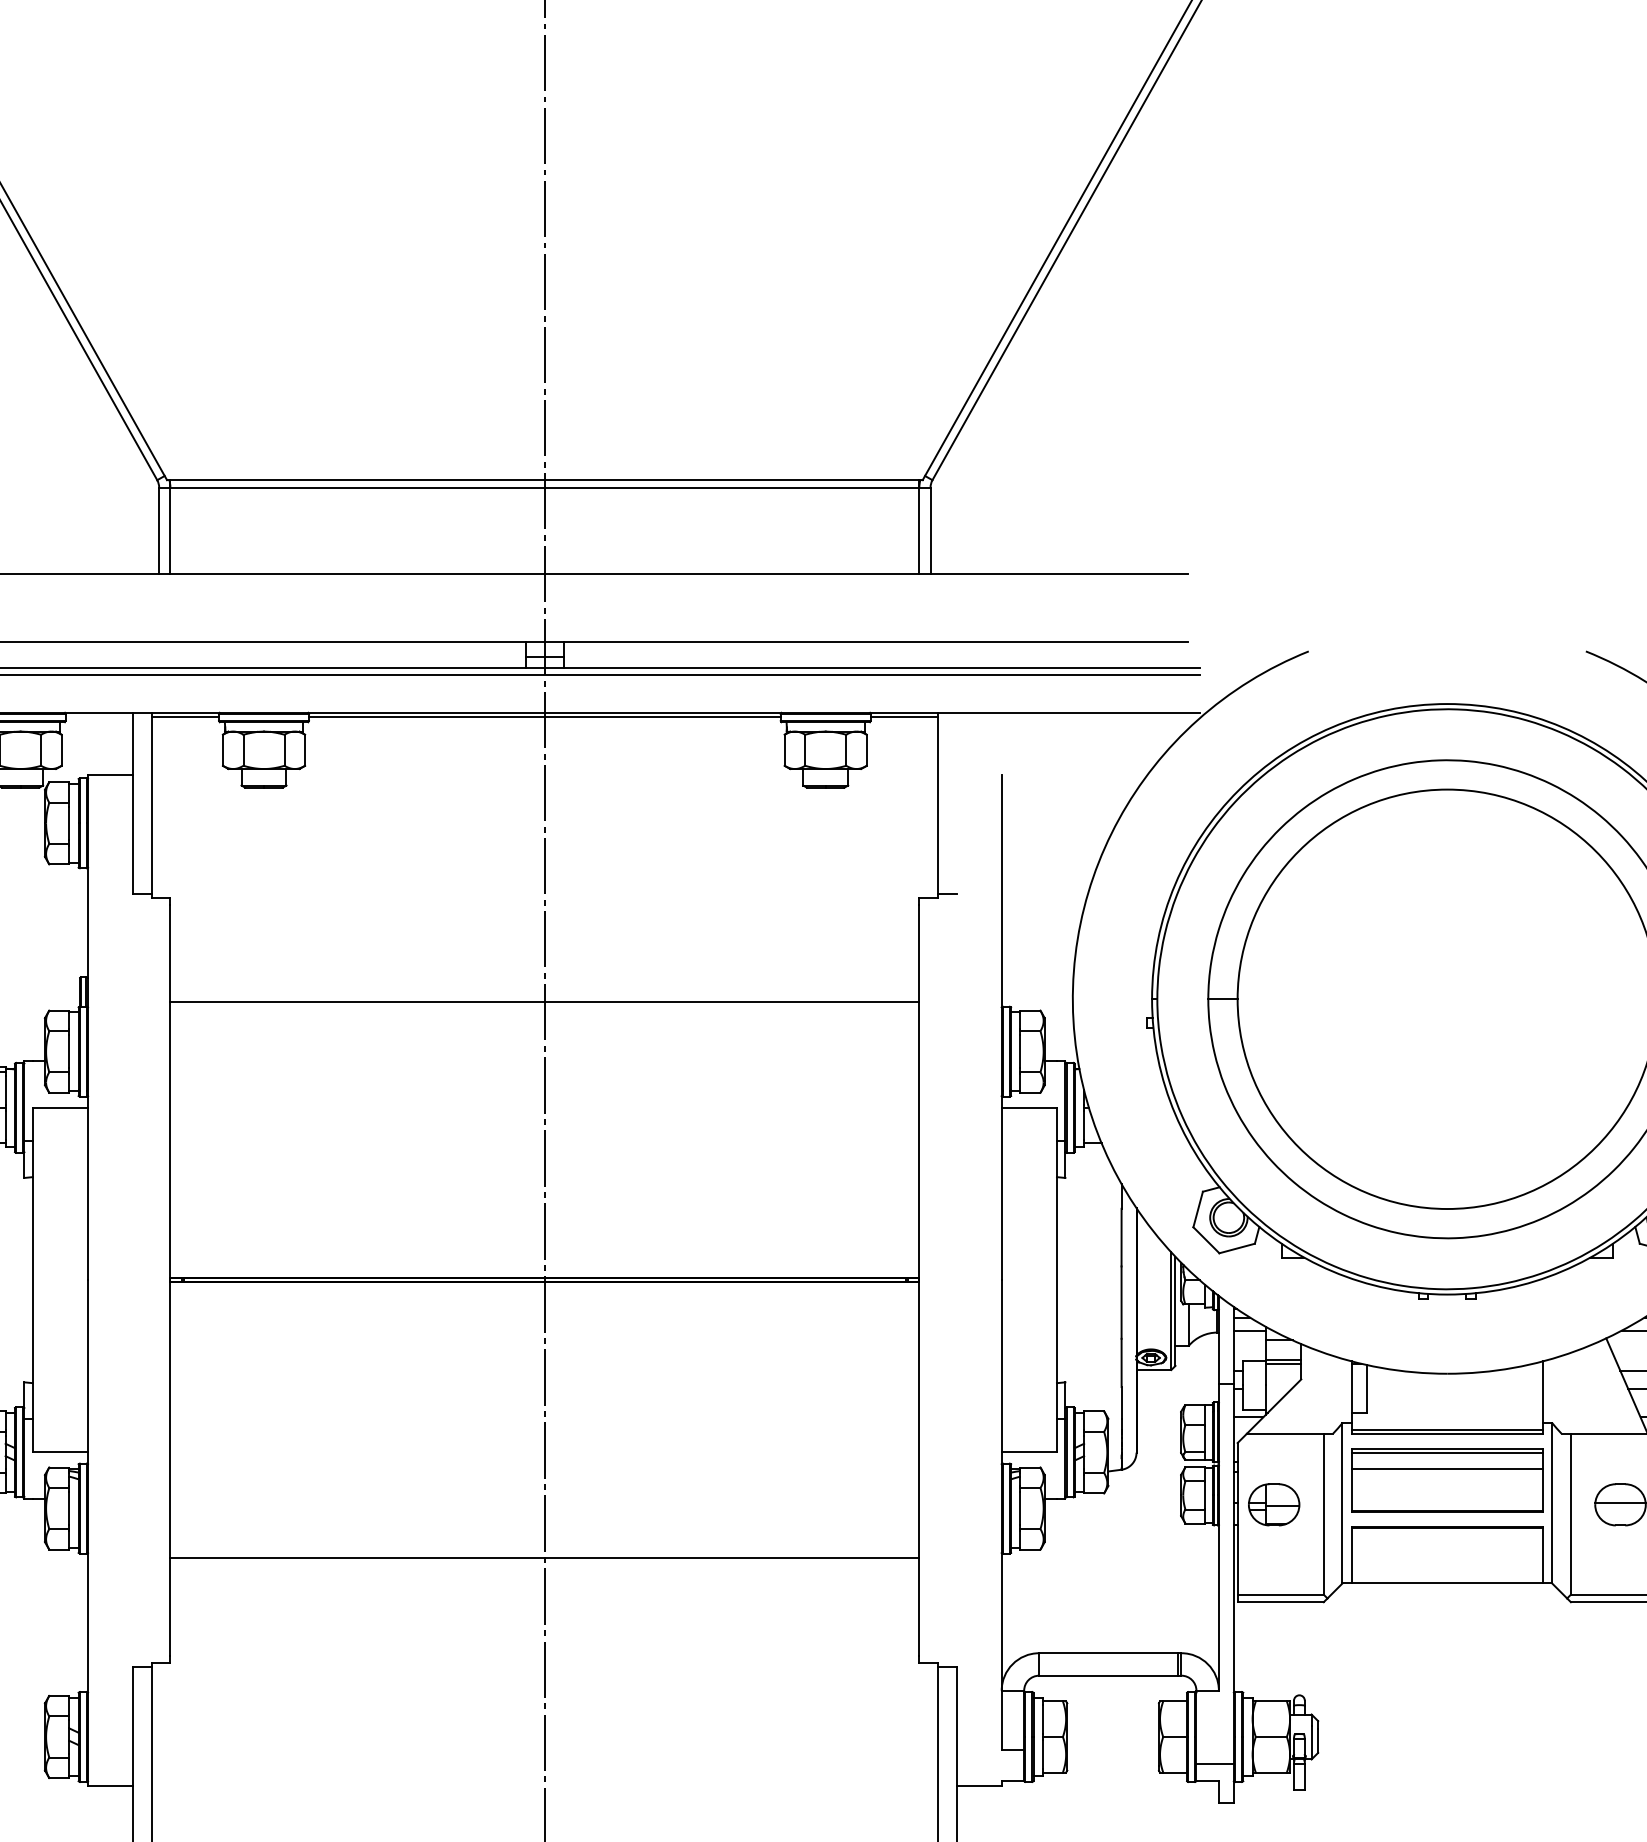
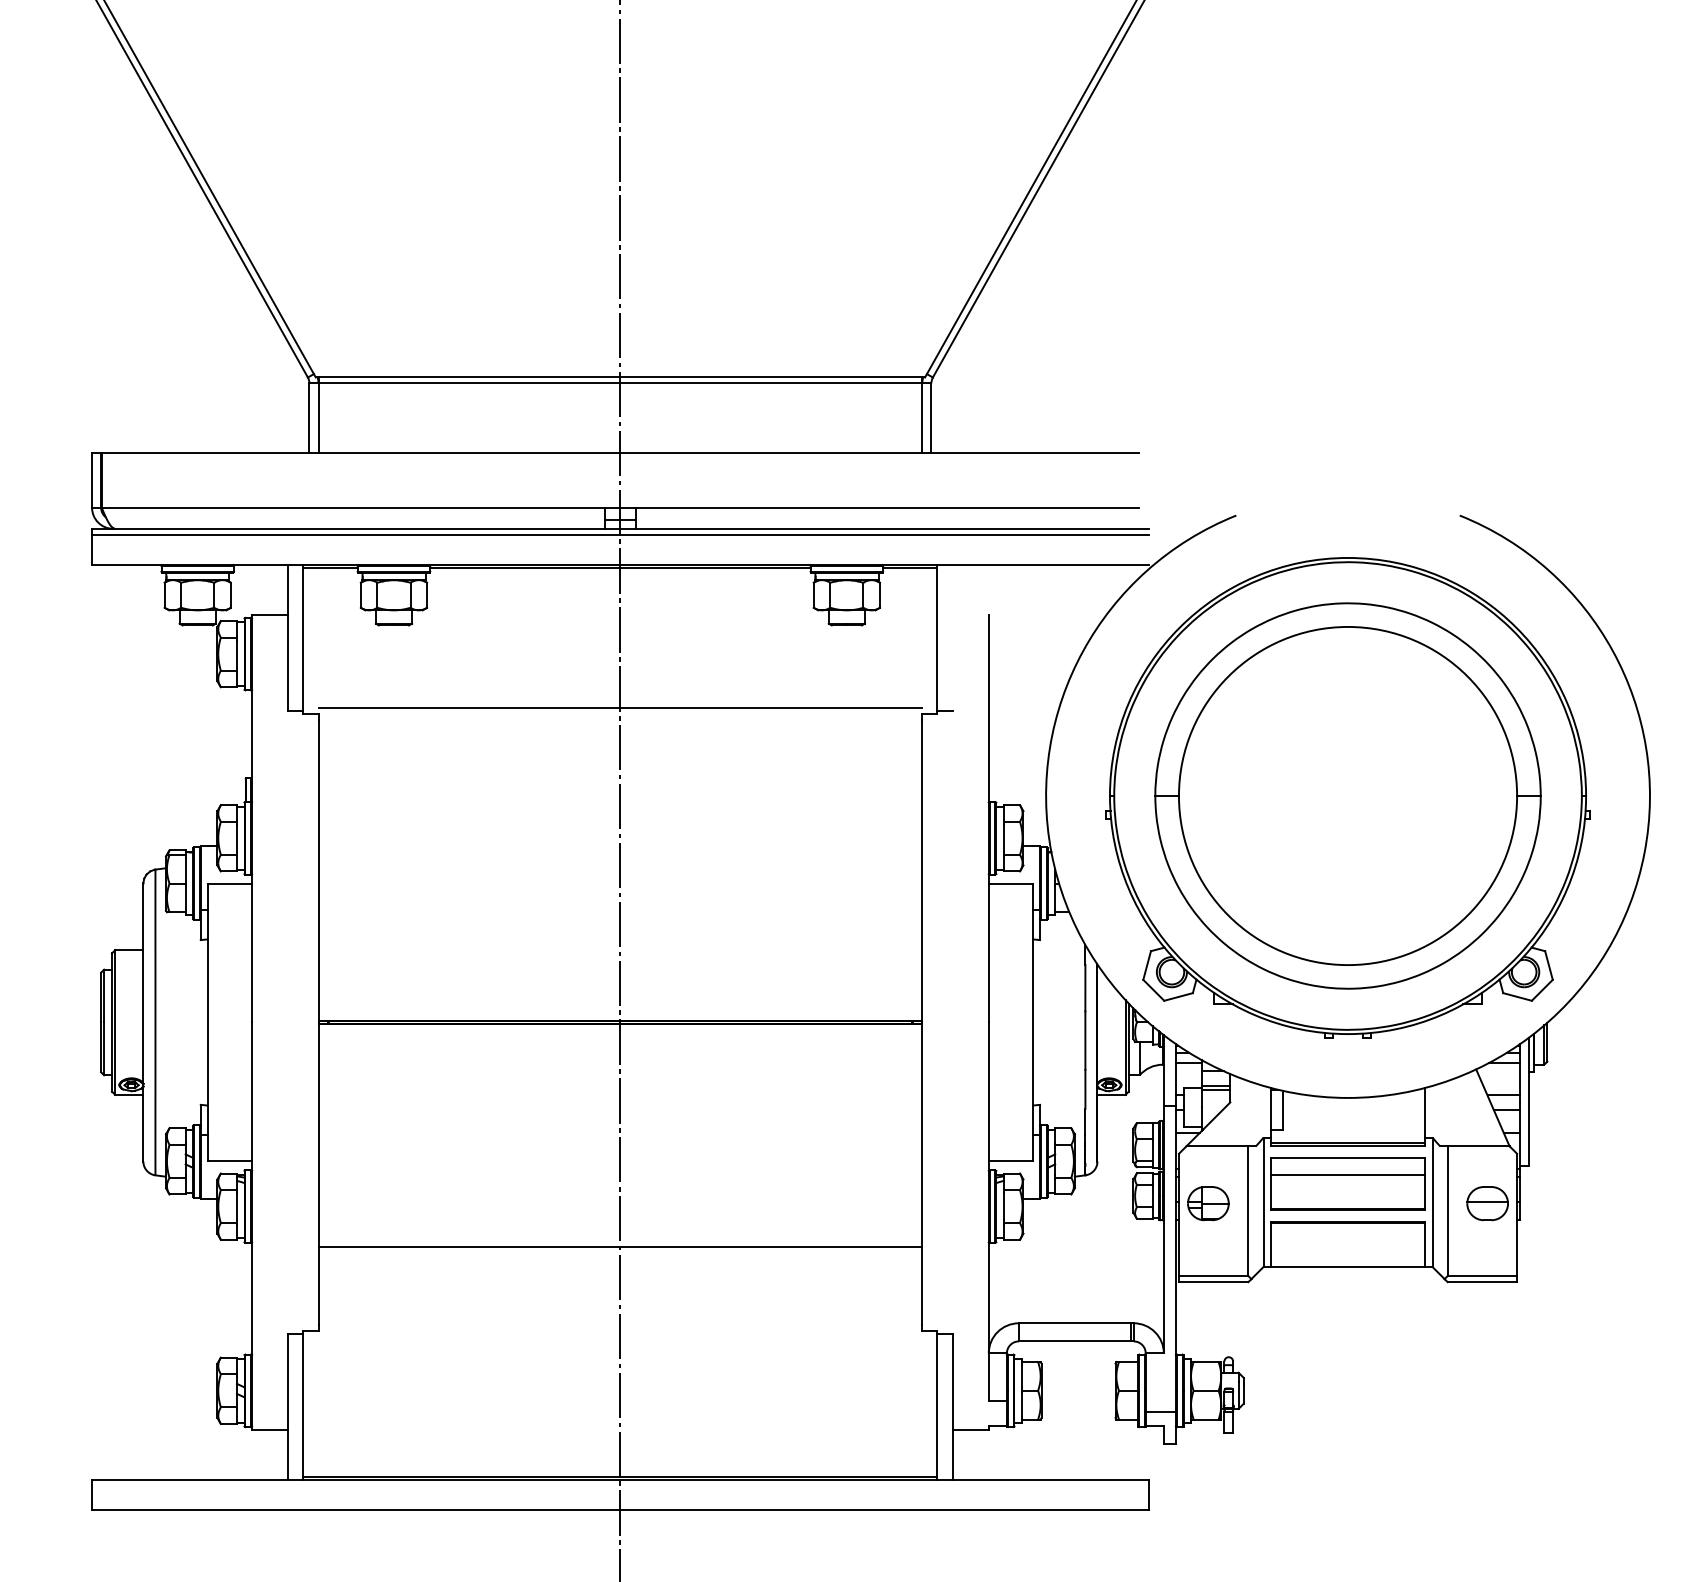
line: (544, 1002) -> (620, 708), moved
line: (1447, 1452) -> (1348, 1161), removed

